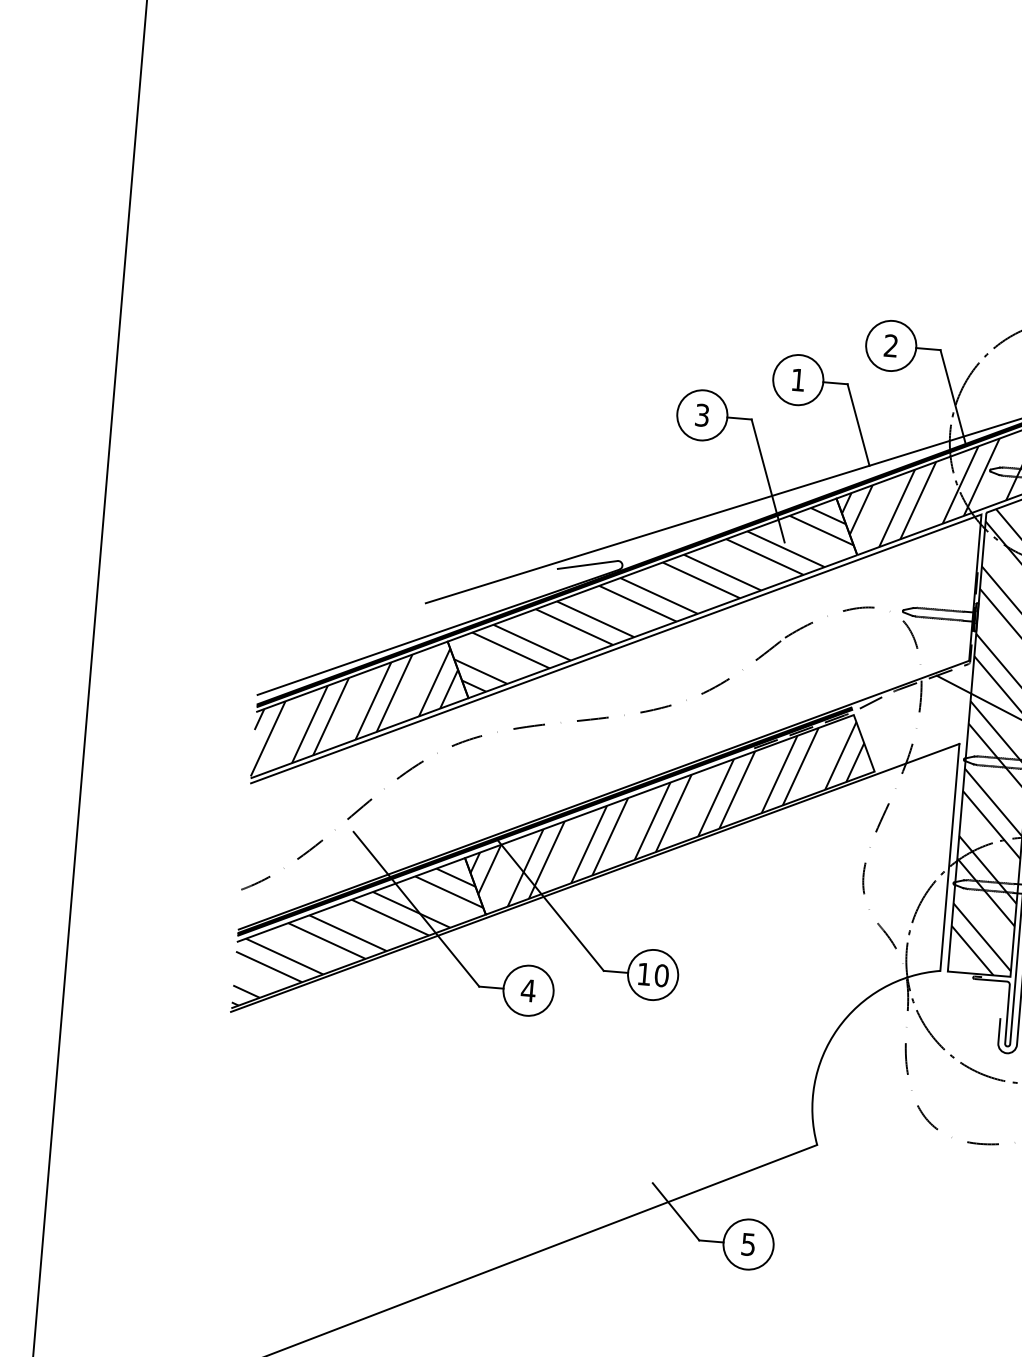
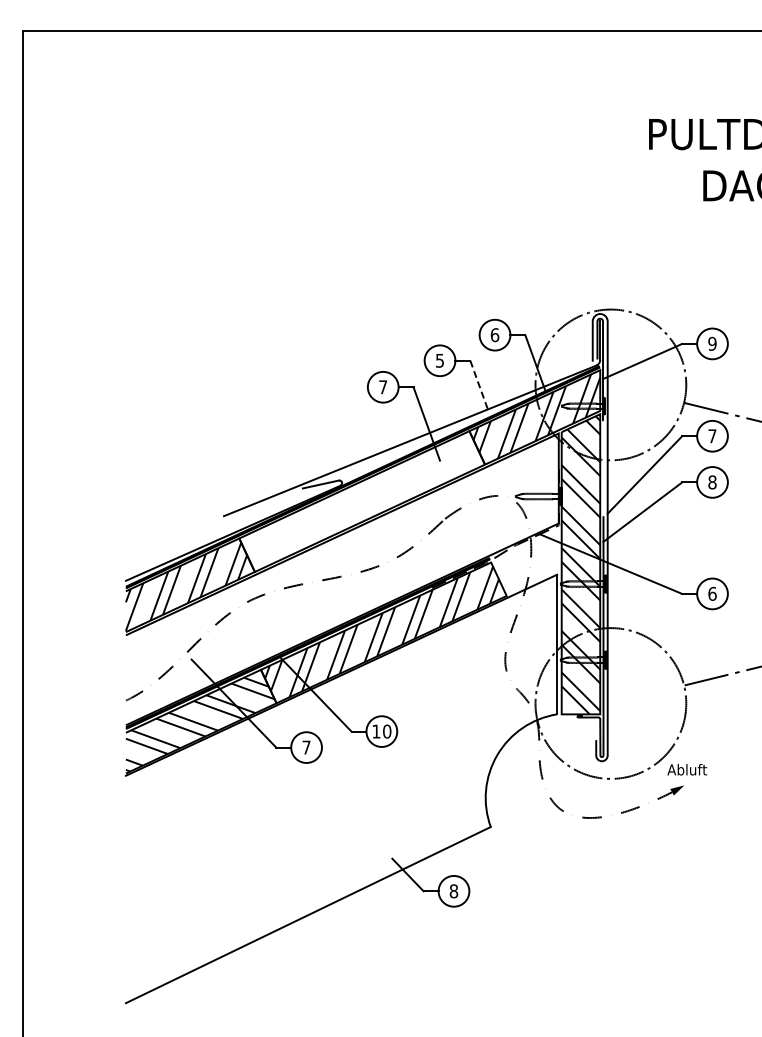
text: (890, 346) -> (494, 335), 2 -> 6
text: (797, 379) -> (439, 360), 1 -> 5
text: (702, 415) -> (383, 387), 3 -> 7
line: (859, 425) -> (479, 385), solid -> dashed
hatch: (654, 600) -> (363, 502), removed
text: (528, 990) -> (306, 747), 4 -> 7
text: (747, 1244) -> (453, 891), 5 -> 8

